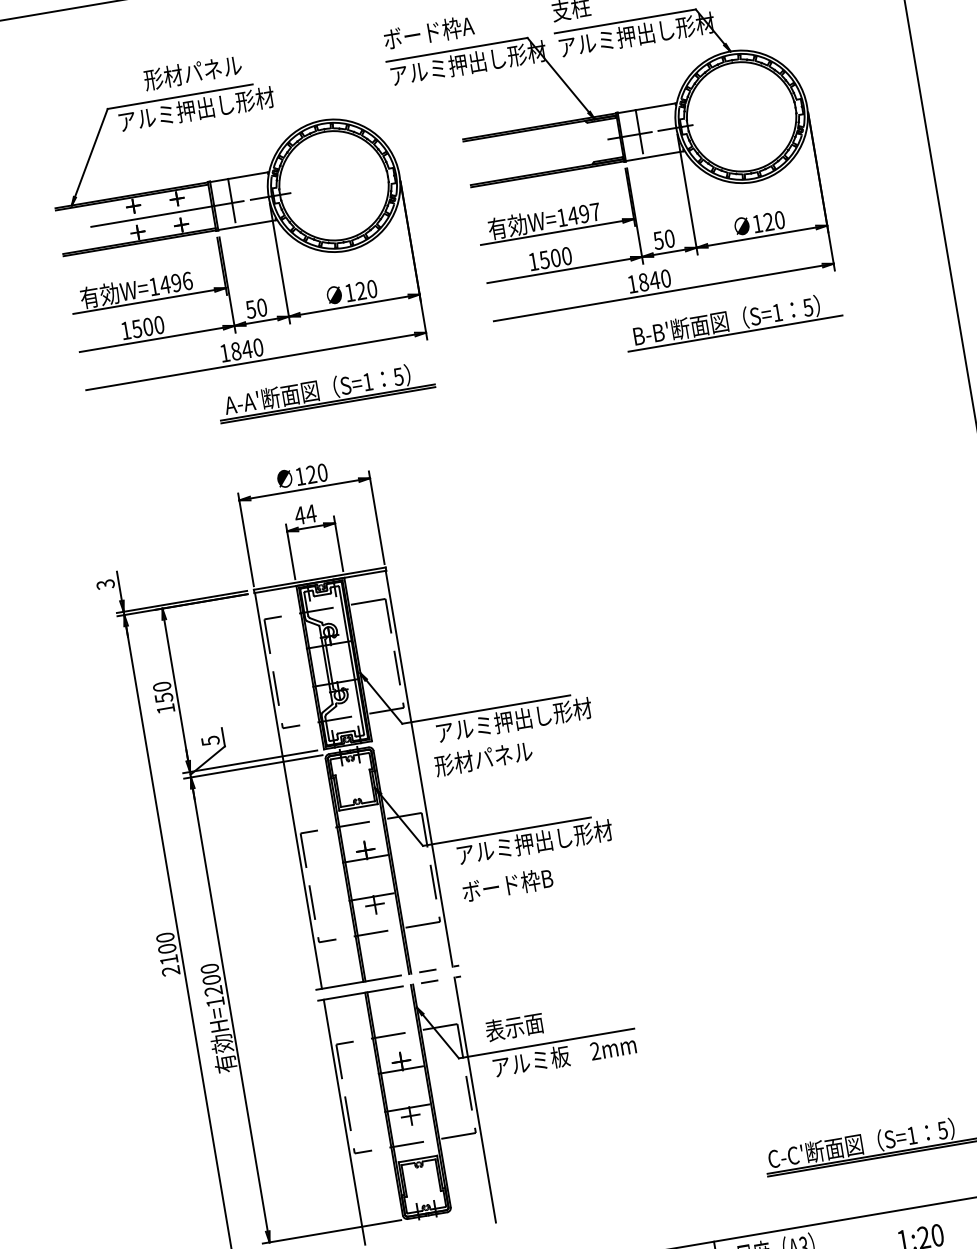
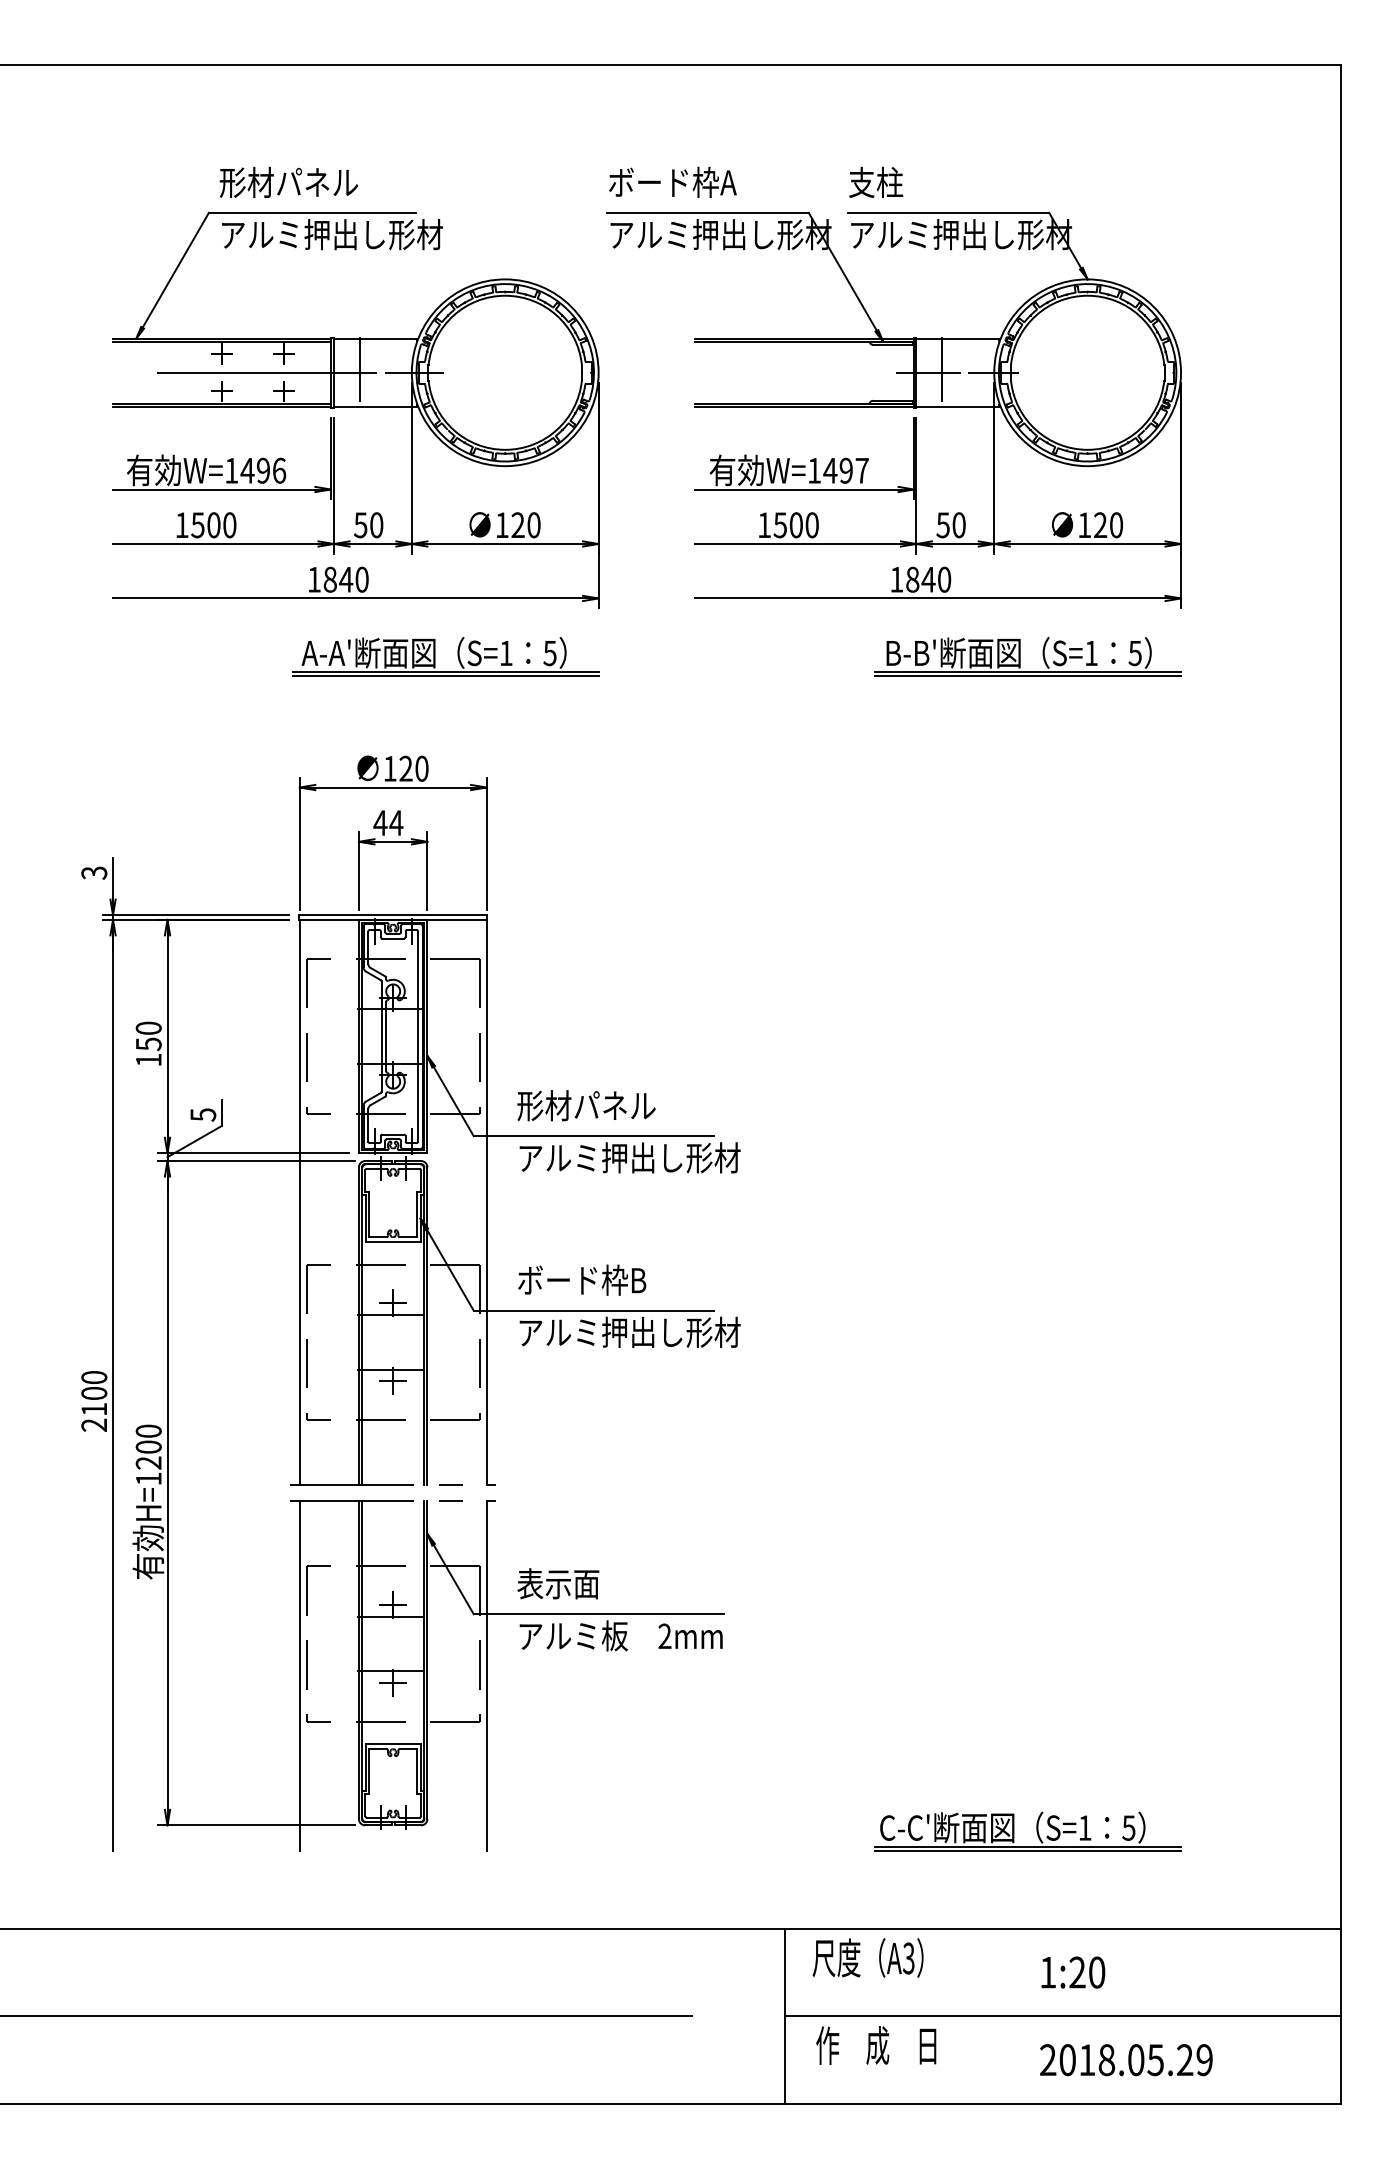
text: (192, 72) -> (288, 181), moved
line: (736, 336) -> (1028, 676), added
text: (483, 758) -> (586, 1105), moved
text: (507, 884) -> (582, 1279), moved

